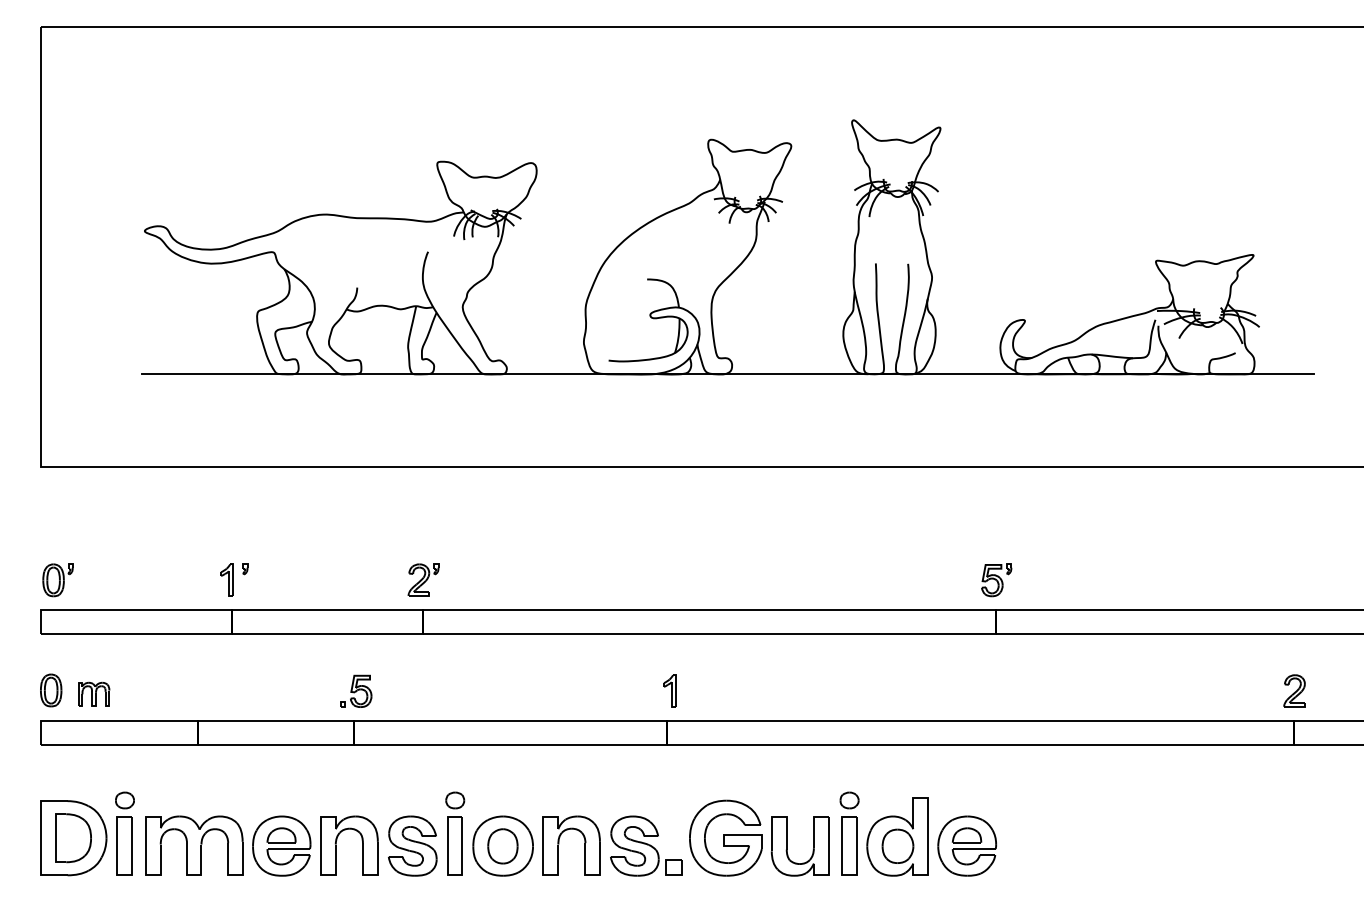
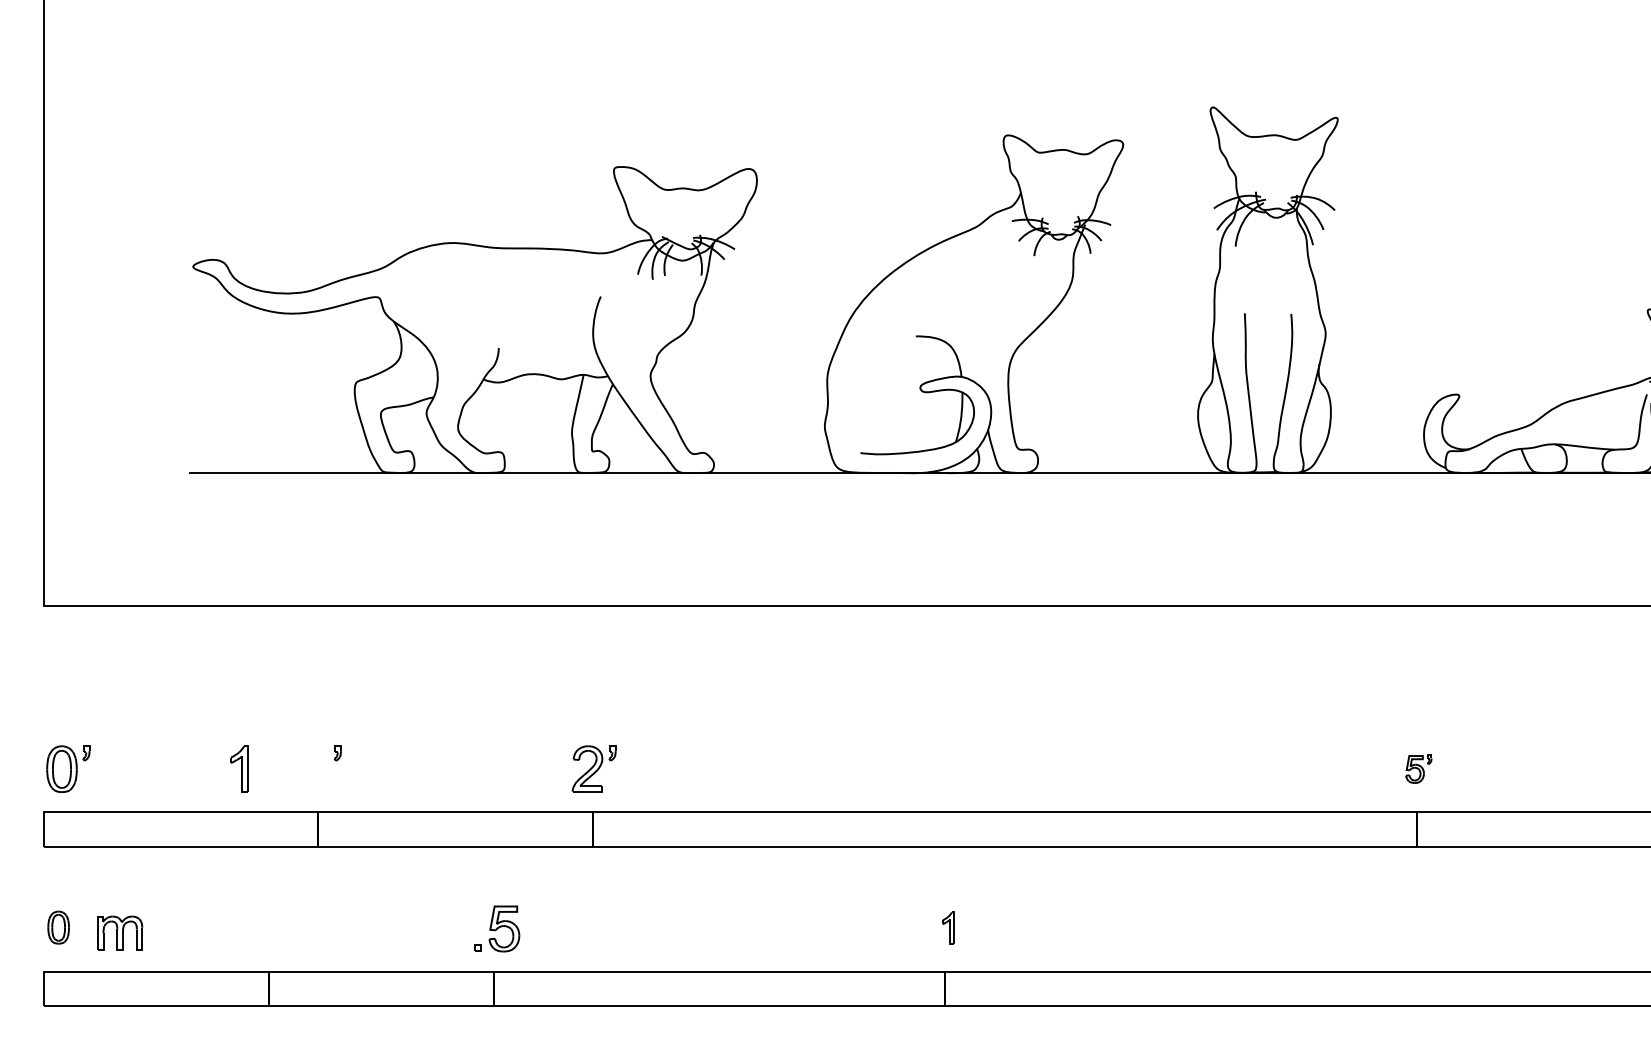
part: (226, 579) -> (238, 767), moved
part: (996, 580) -> (1418, 769), size x0.6
part: (51, 690) -> (58, 927), size x0.7
part: (669, 690) -> (947, 927), size x0.7

